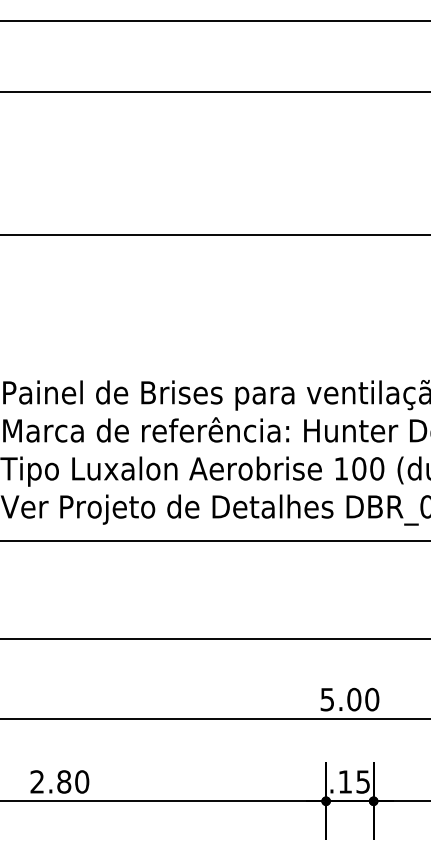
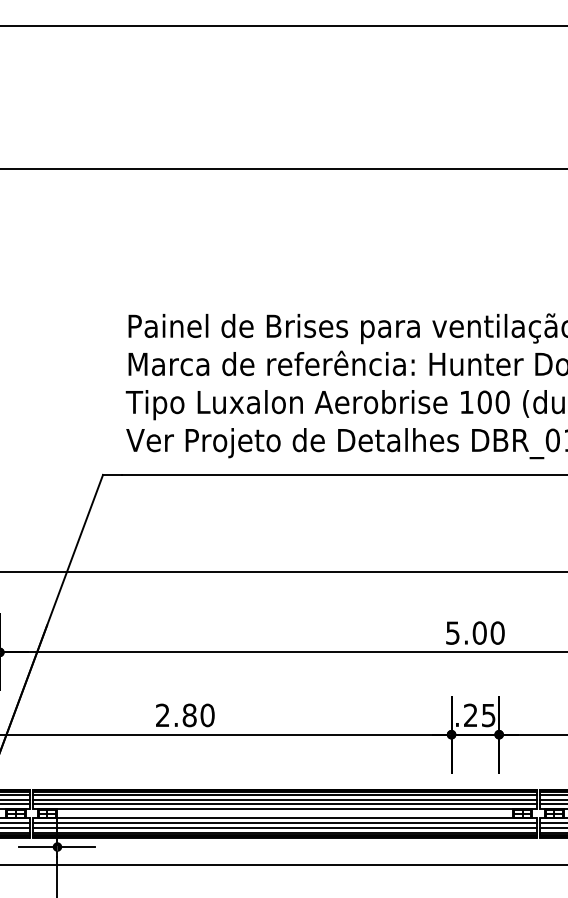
text: (345, 781) -> (470, 714), .15 -> .25

